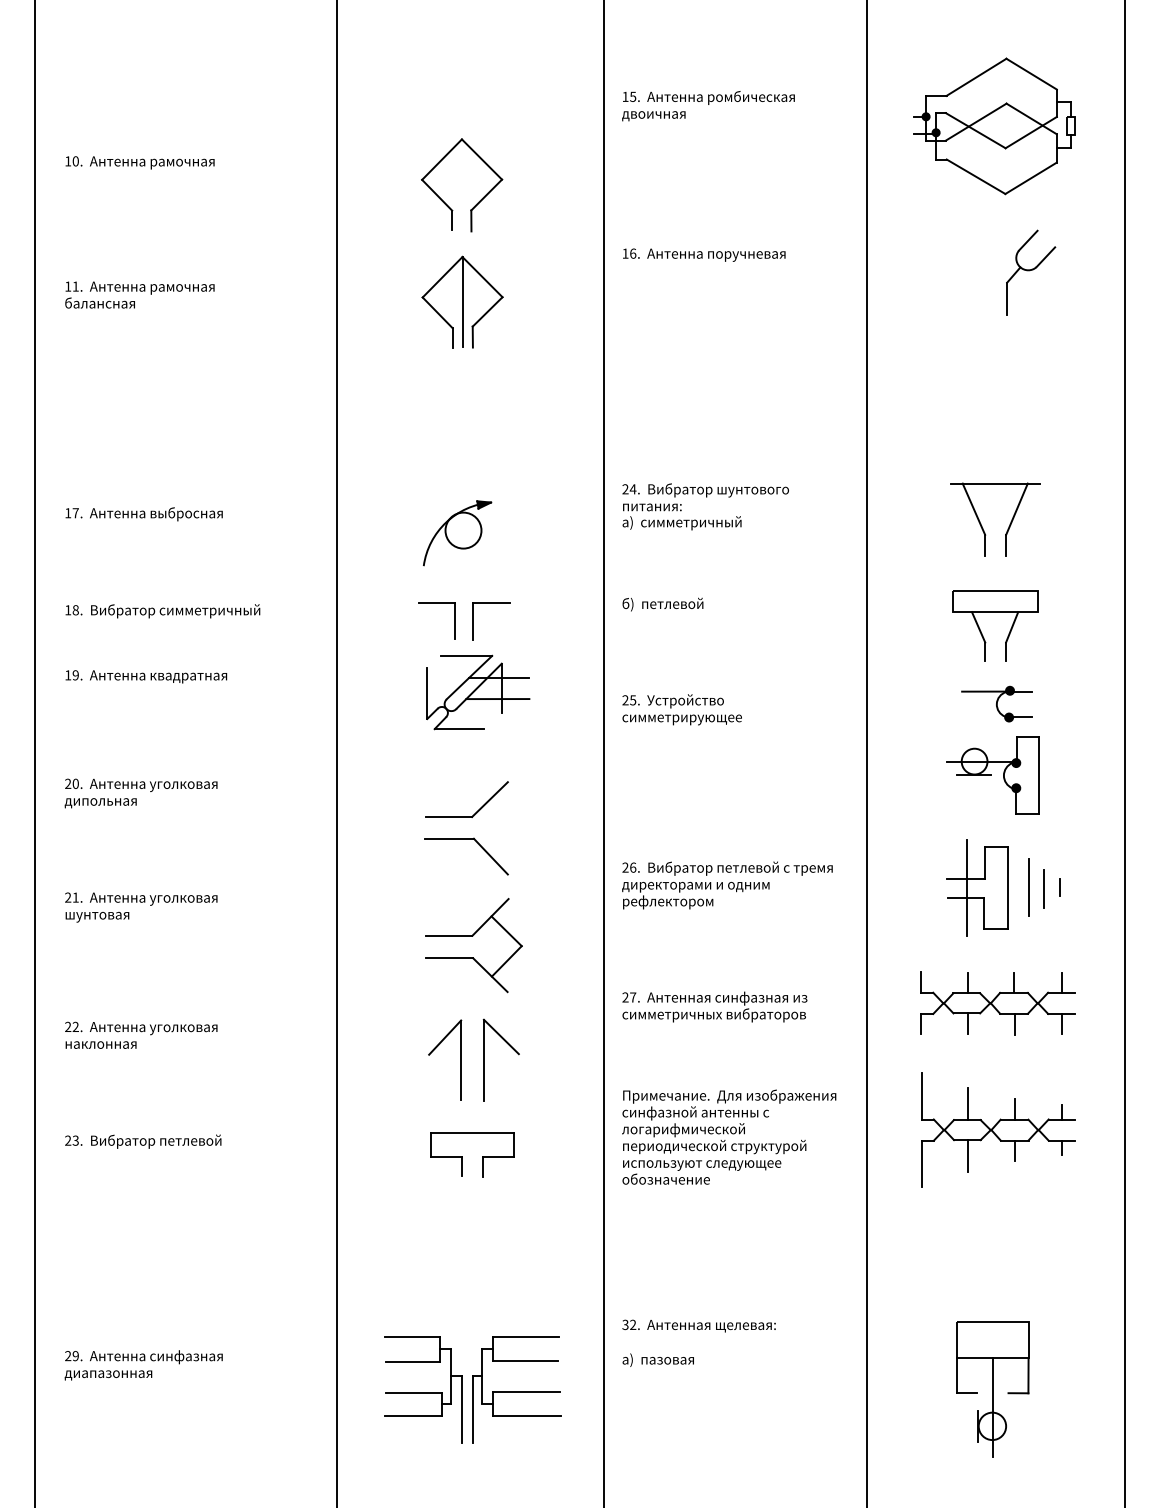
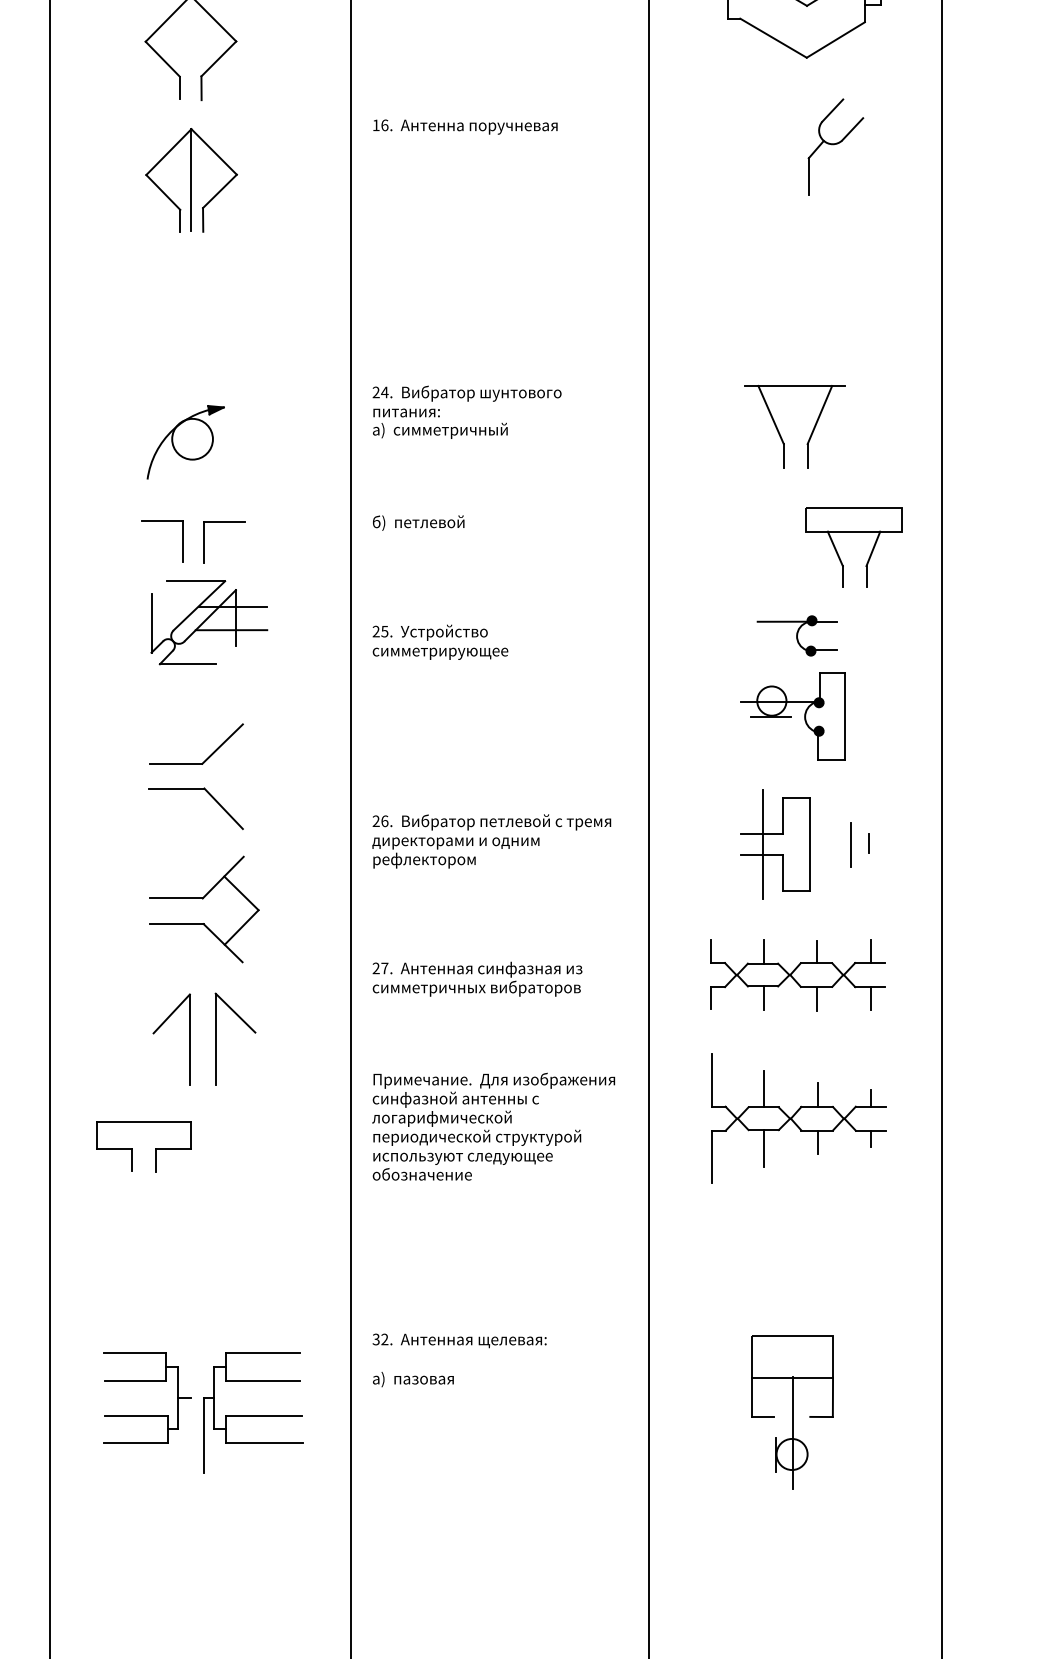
part: (995, 612) -> (854, 532), moved
line: (1029, 886) -> (834, 842), removed
part: (462, 1156) -> (132, 1148), moved
line: (461, 1409) -> (190, 1435), removed

